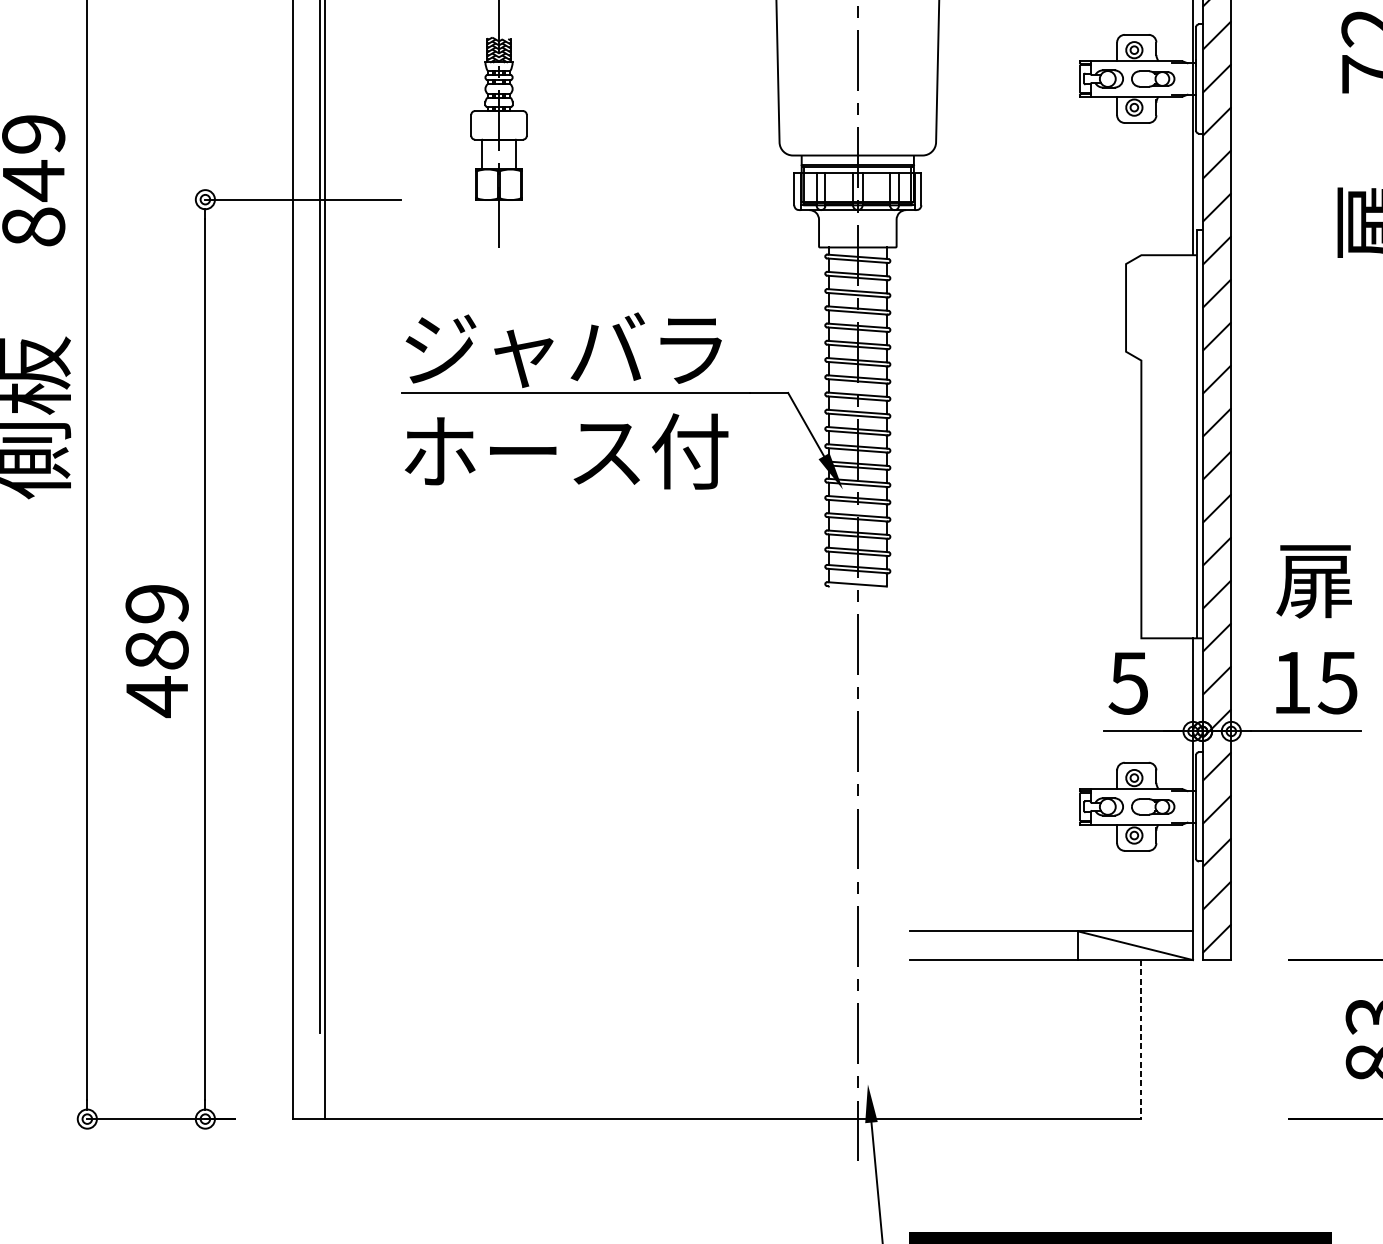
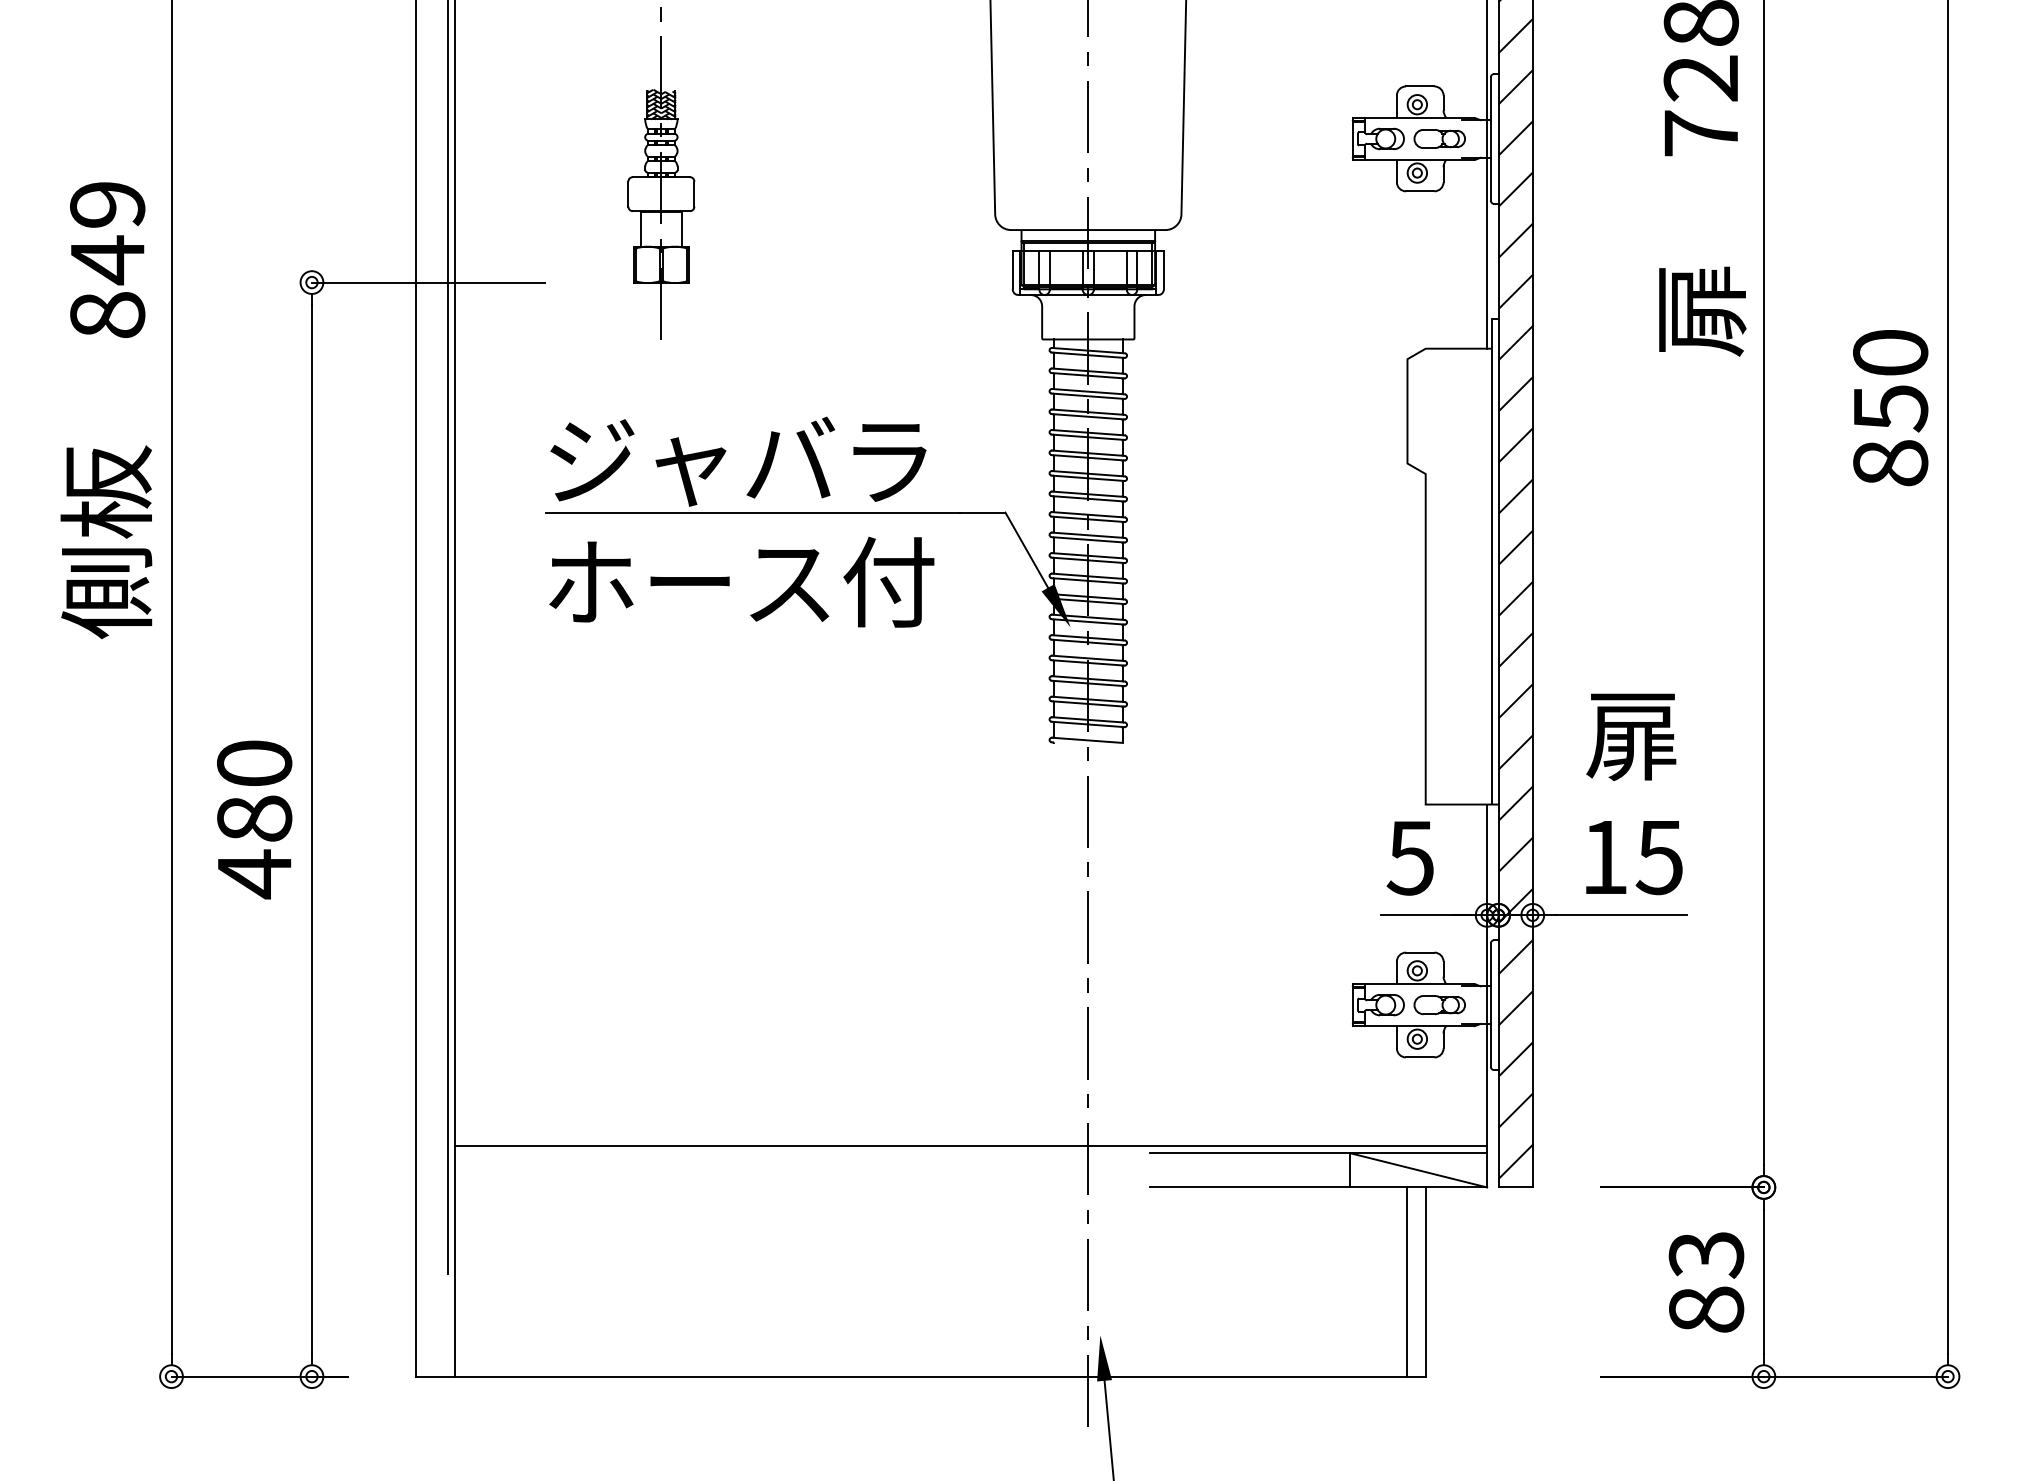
text: (157, 603) -> (254, 763), 489 -> 480
line: (758, 925) -> (970, 1146), added
line: (1126, 1039) -> (1407, 1281), added
line: (1141, 1039) -> (1425, 1282), dashed -> solid

